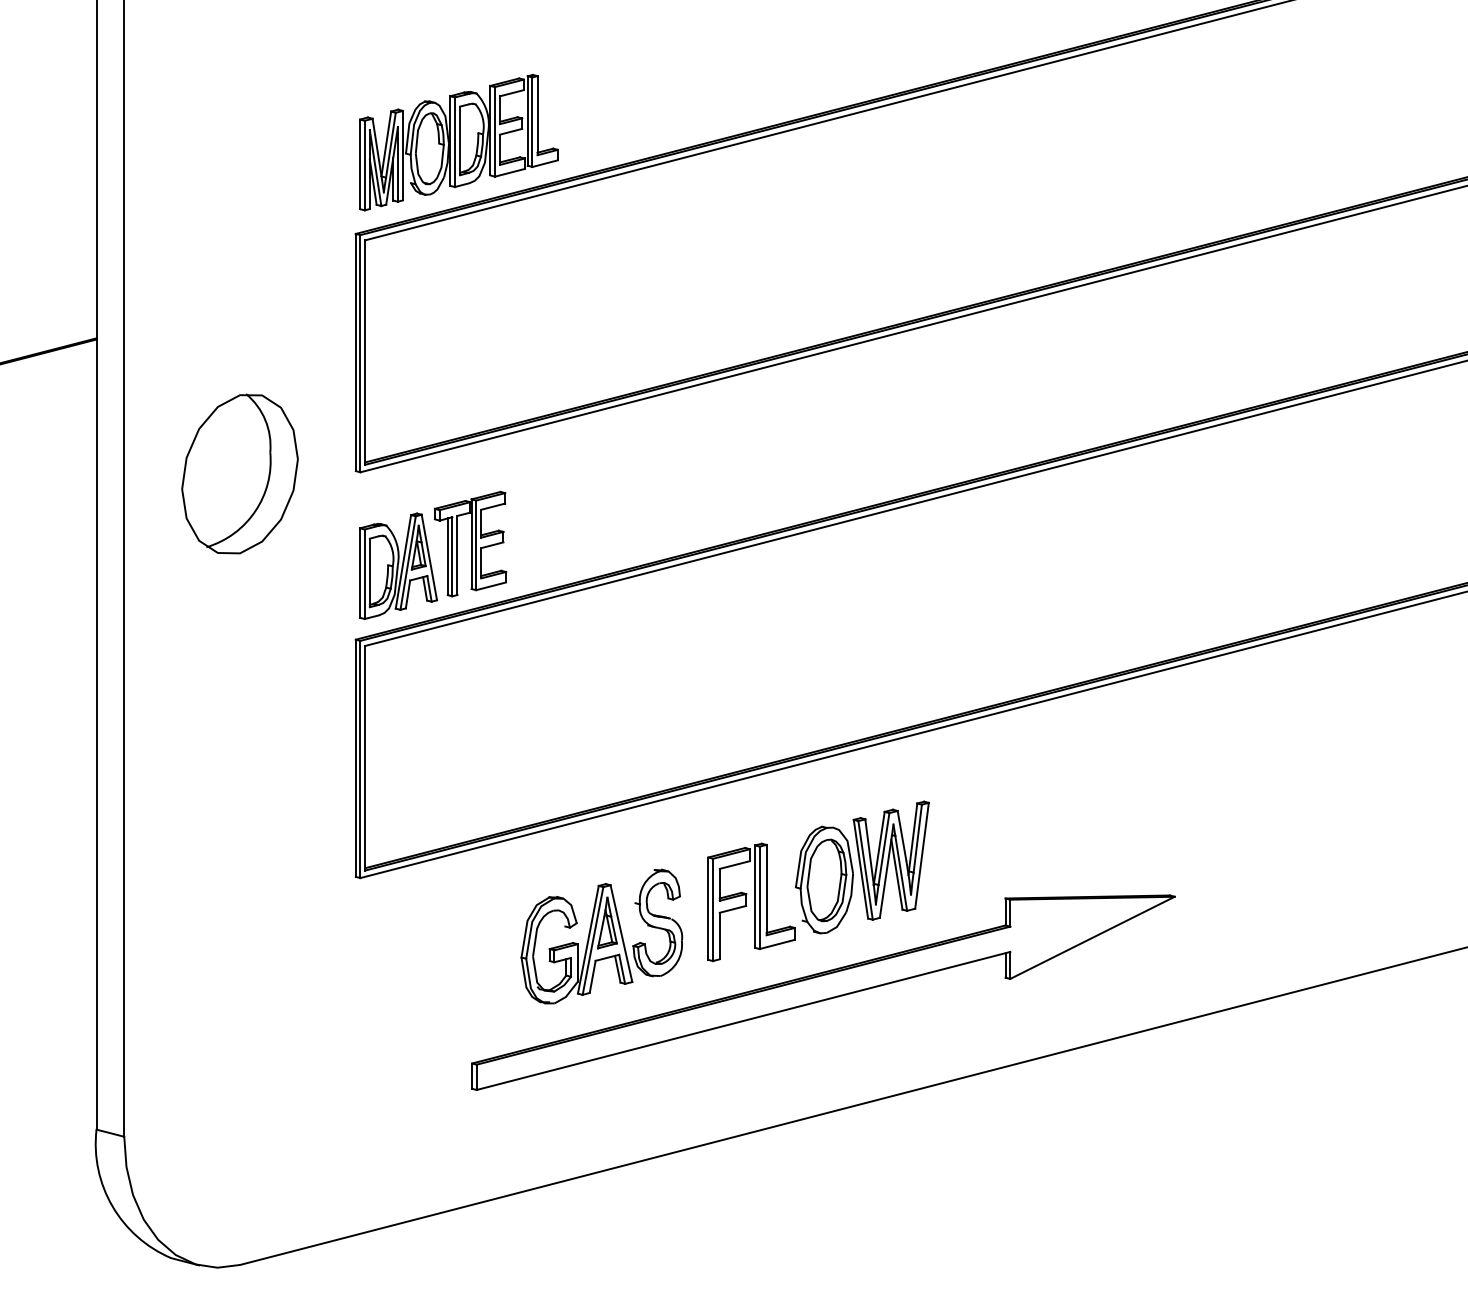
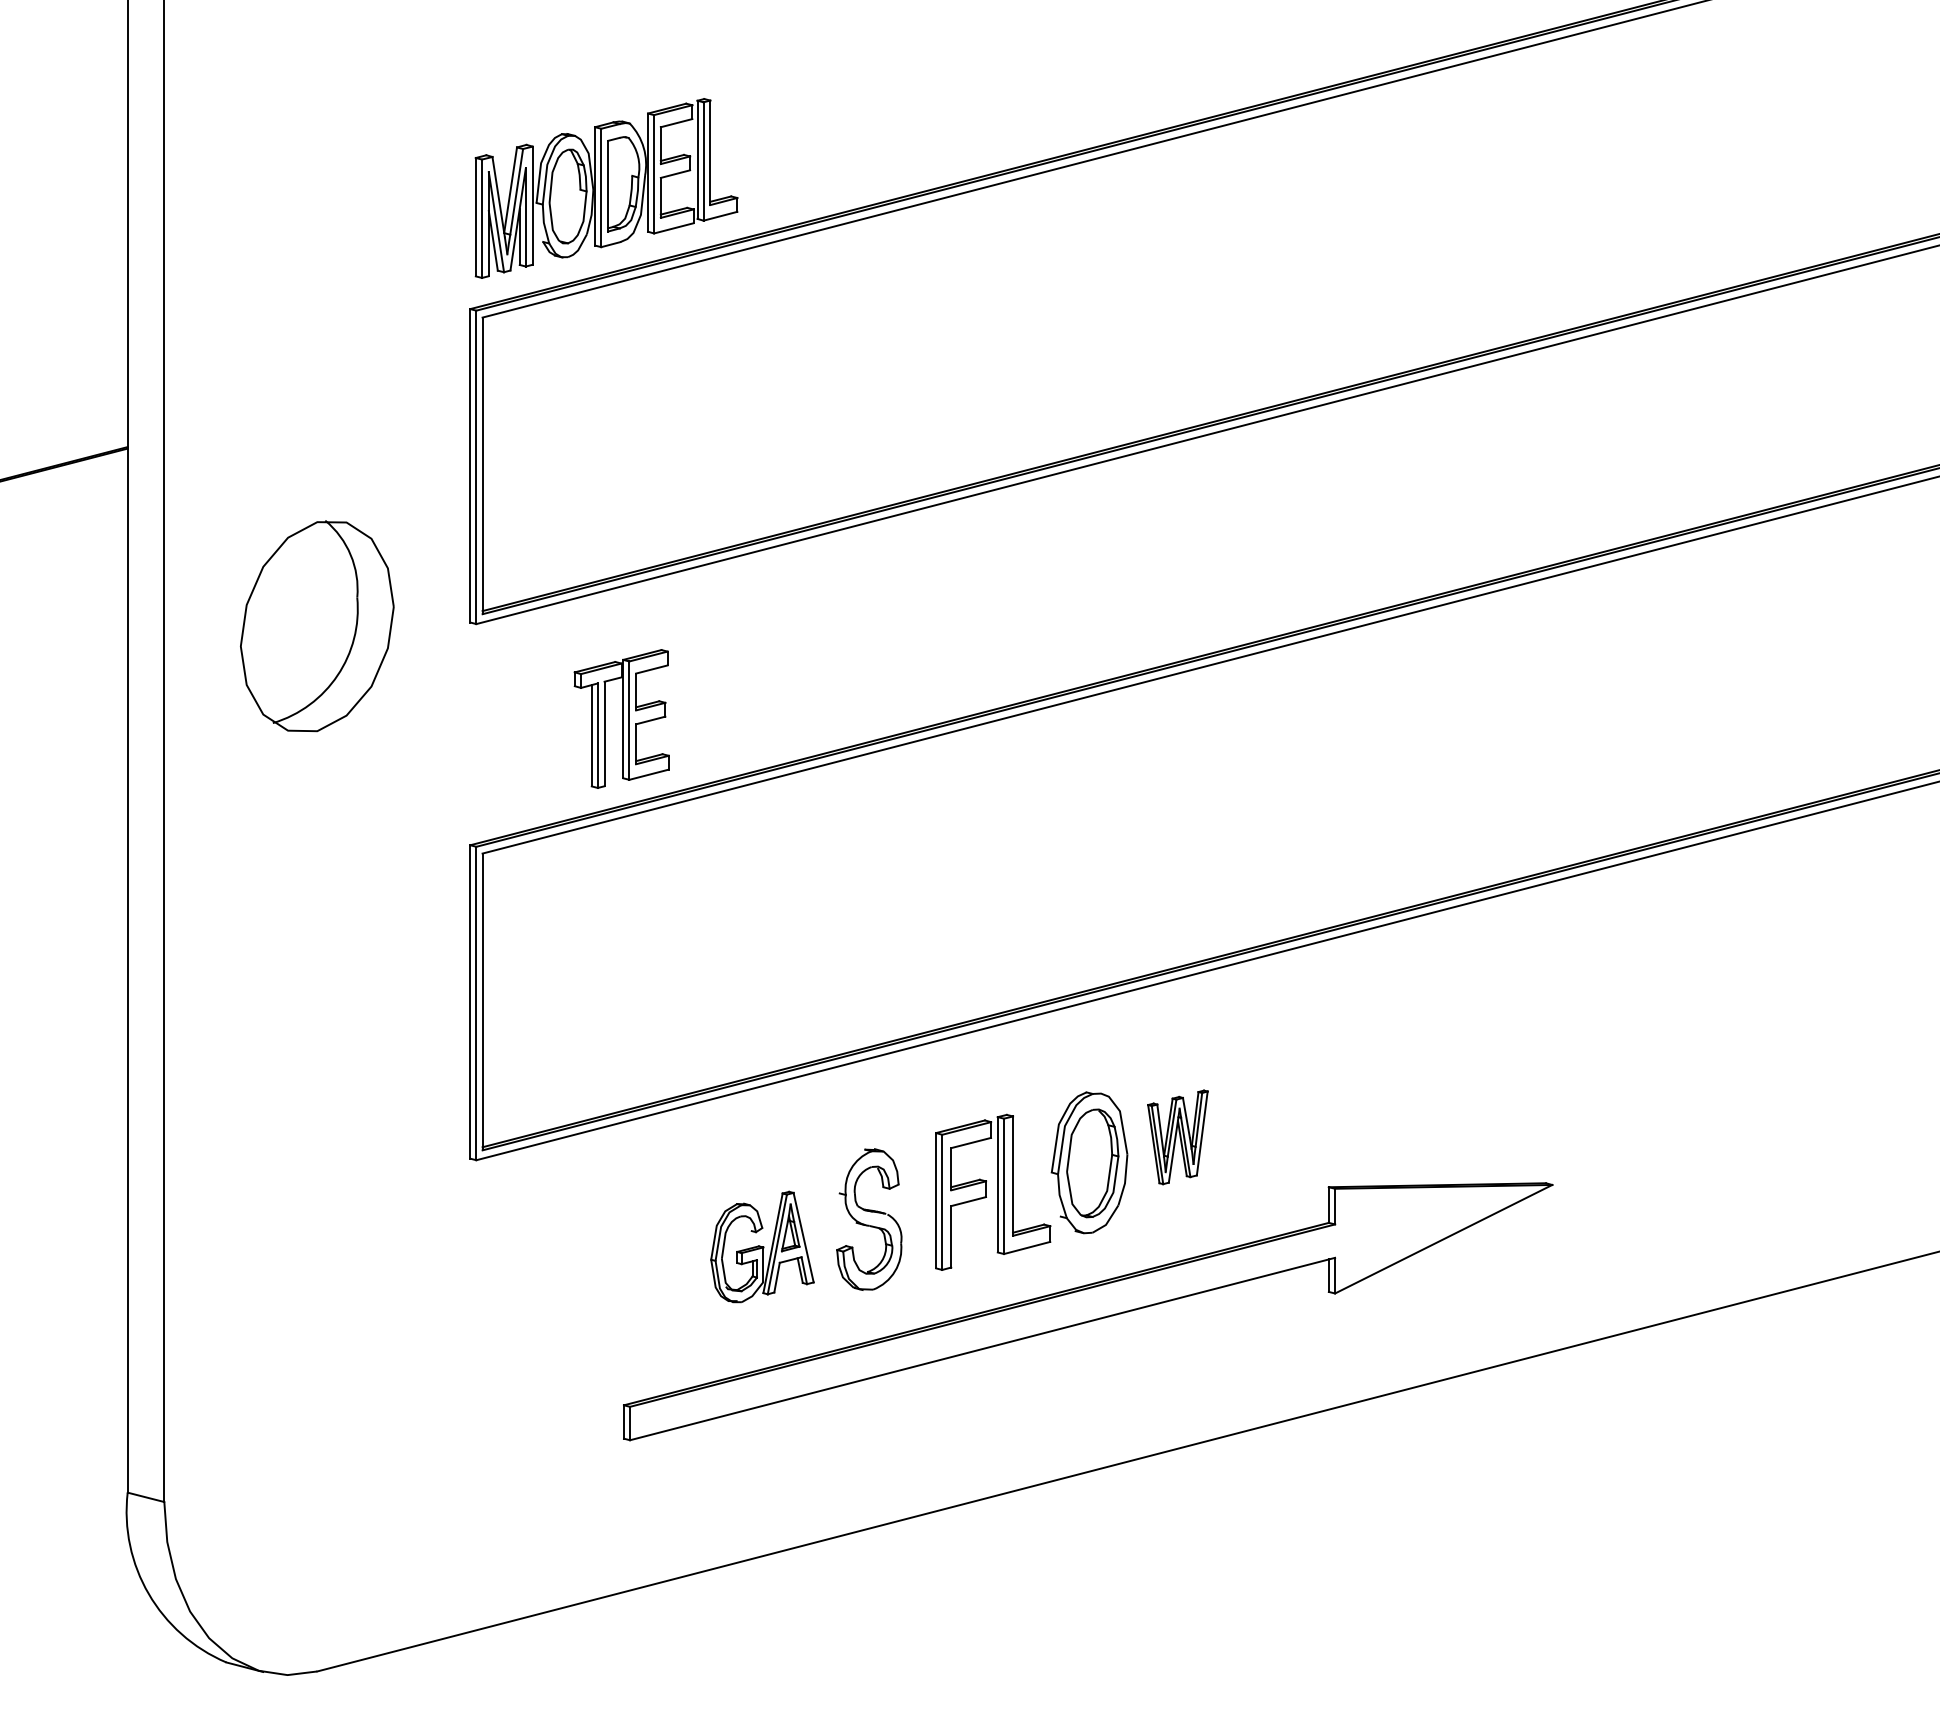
part: (398, 565) -> (526, 747), removed
part: (891, 860) -> (1177, 1137), size x0.6
part: (576, 943) -> (762, 1246), size x0.7

